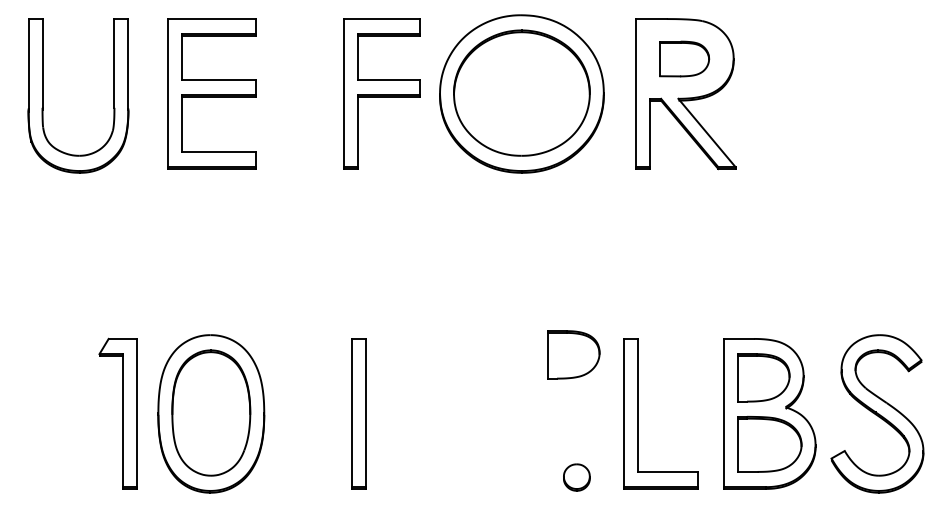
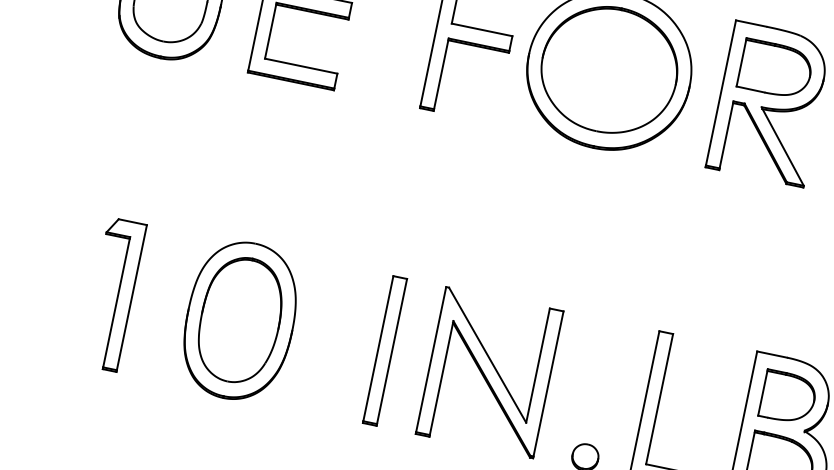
part: (684, 58) -> (775, 68), size x1.43
part: (573, 354) -> (606, 336), removed
part: (117, 413) -> (112, 294), moved
part: (465, 413) -> (489, 372), added

